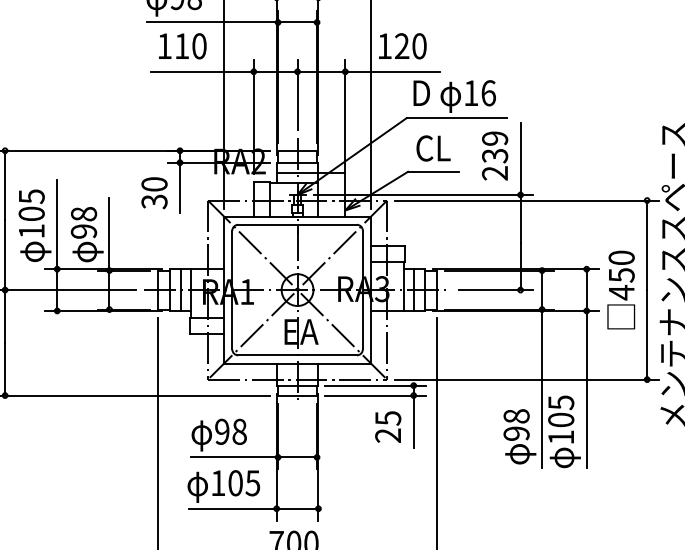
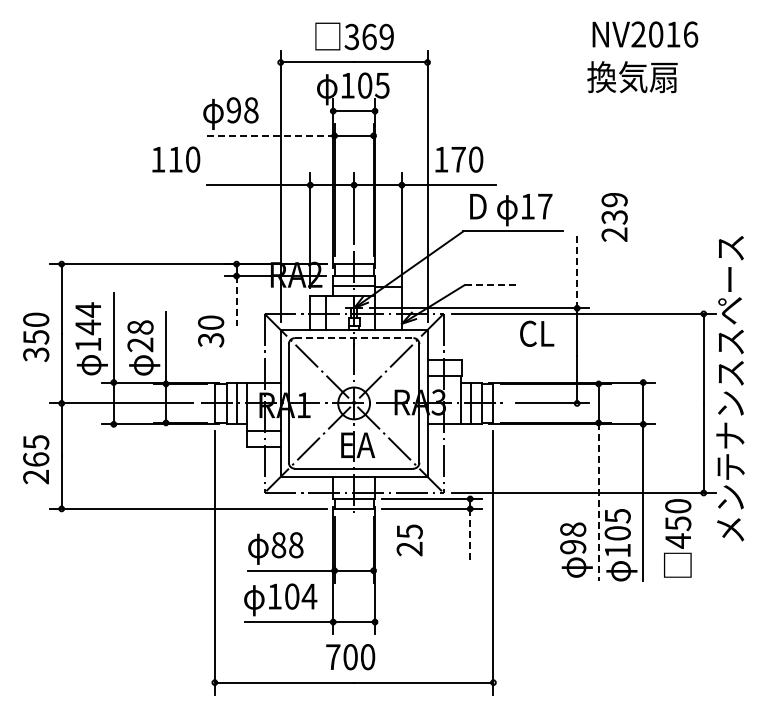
line: (211, 22) -> (268, 135), solid -> dashed
text: (182, 46) -> (176, 159), moved
text: (401, 46) -> (458, 159), 120 -> 170
text: (488, 93) -> (545, 206), 16 -> 17
text: (433, 148) -> (537, 333), moved
text: (494, 156) -> (614, 217), moved
line: (520, 159) -> (577, 272), solid -> dashed
line: (433, 172) -> (490, 285), solid -> dashed
line: (179, 188) -> (236, 301), solid -> dashed
text: (154, 193) -> (211, 331), moved
text: (31, 205) -> (88, 318), 105 -> 144
line: (297, 225) -> (354, 338), solid -> dashed
text: (83, 231) -> (140, 344), 98 -> 28
text: (620, 290) -> (677, 538), moved
line: (541, 389) -> (598, 502), solid -> dashed
line: (413, 422) -> (470, 535), solid -> dashed
text: (387, 427) -> (409, 540), moved
text: (221, 432) -> (278, 545), 98 -> 88
text: (252, 483) -> (309, 596), 105 -> 104

